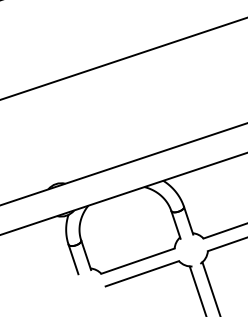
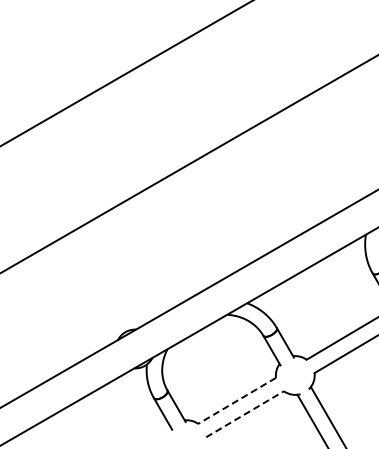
line: (137, 261) -> (236, 401), solid -> dashed
line: (142, 274) -> (245, 414), solid -> dashed

